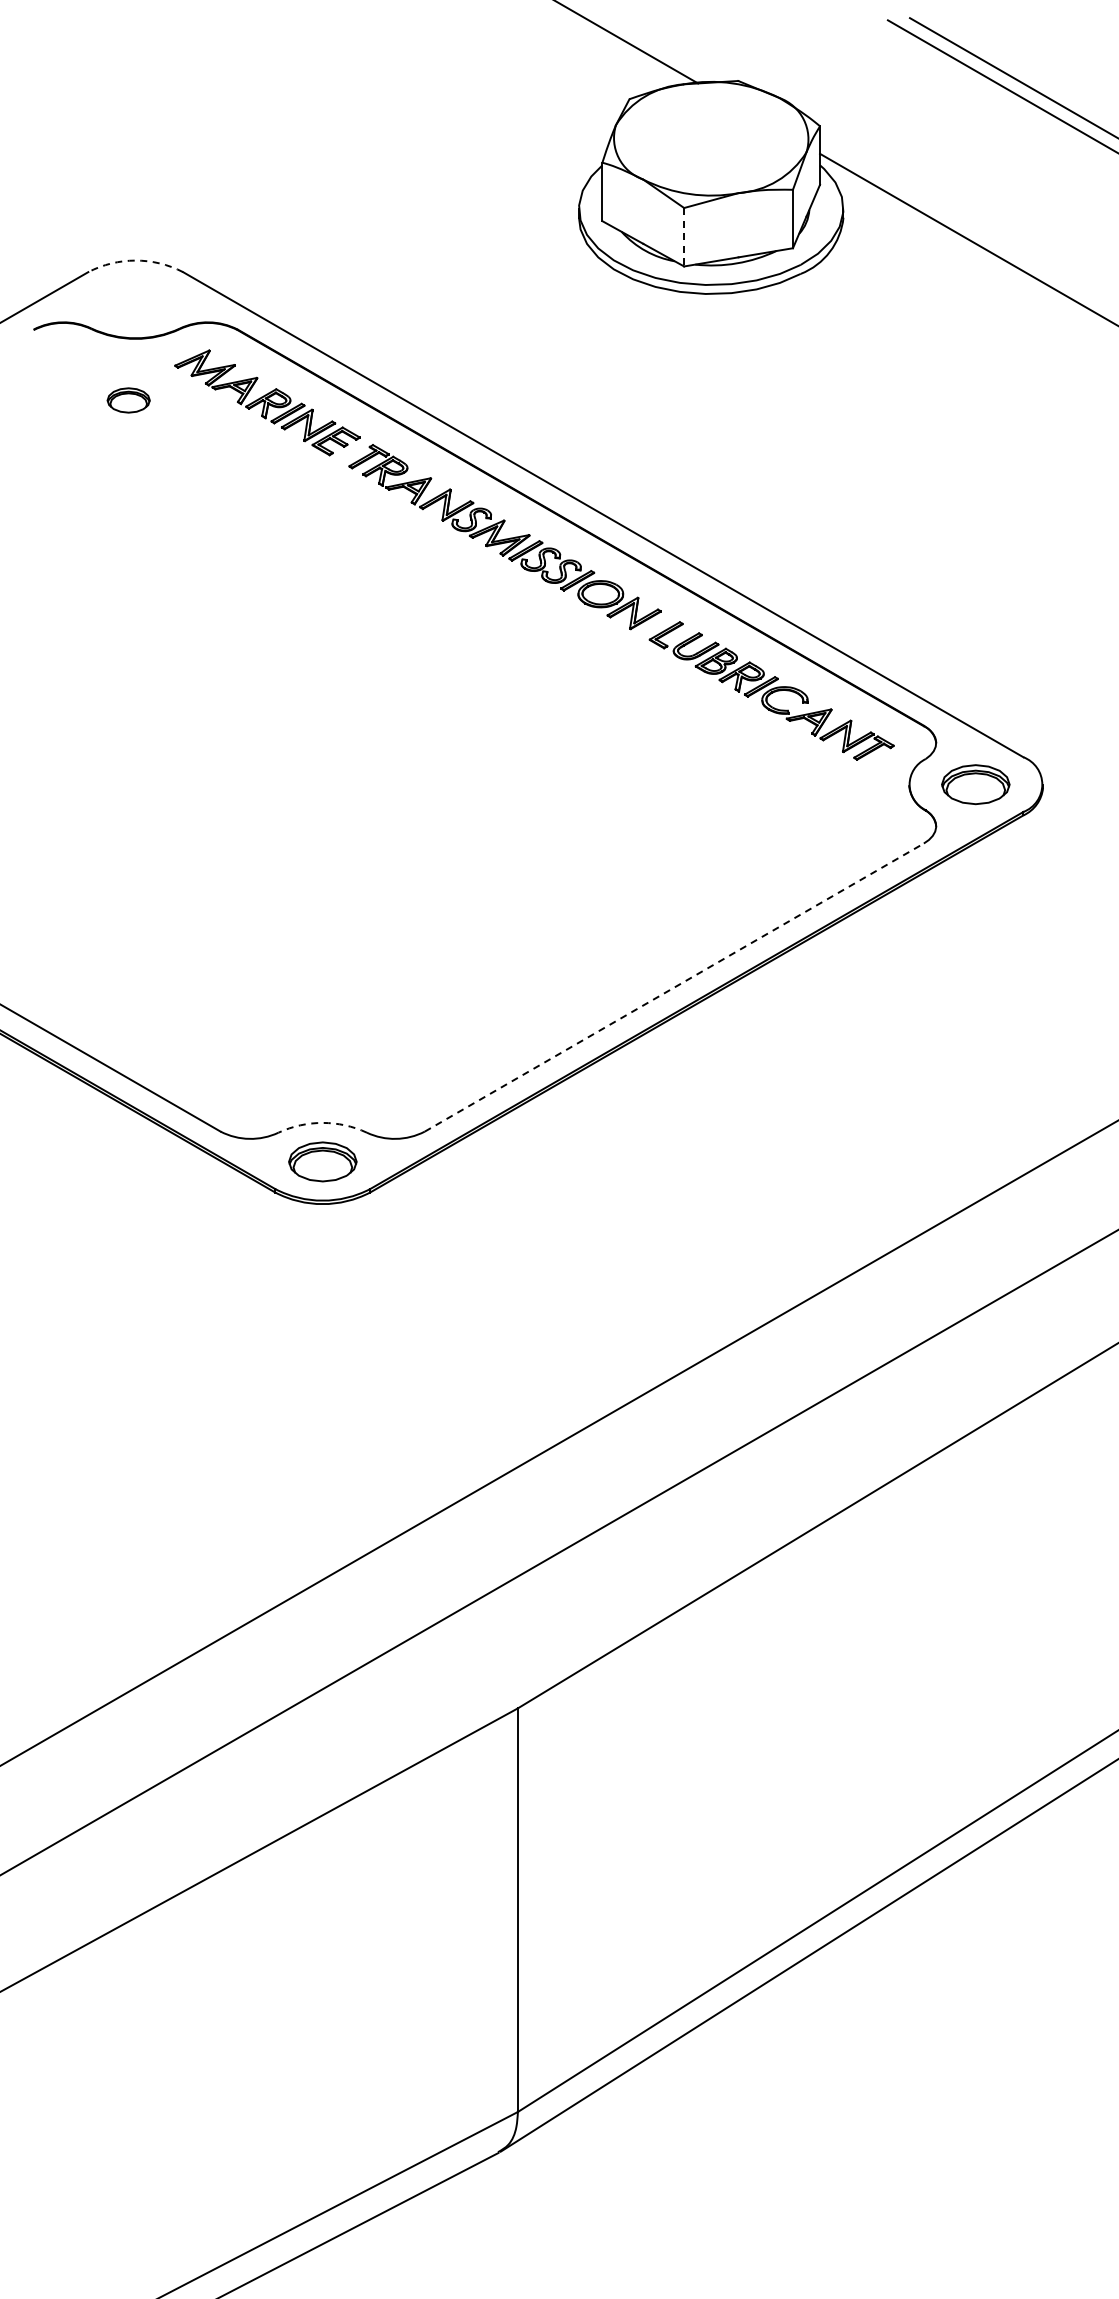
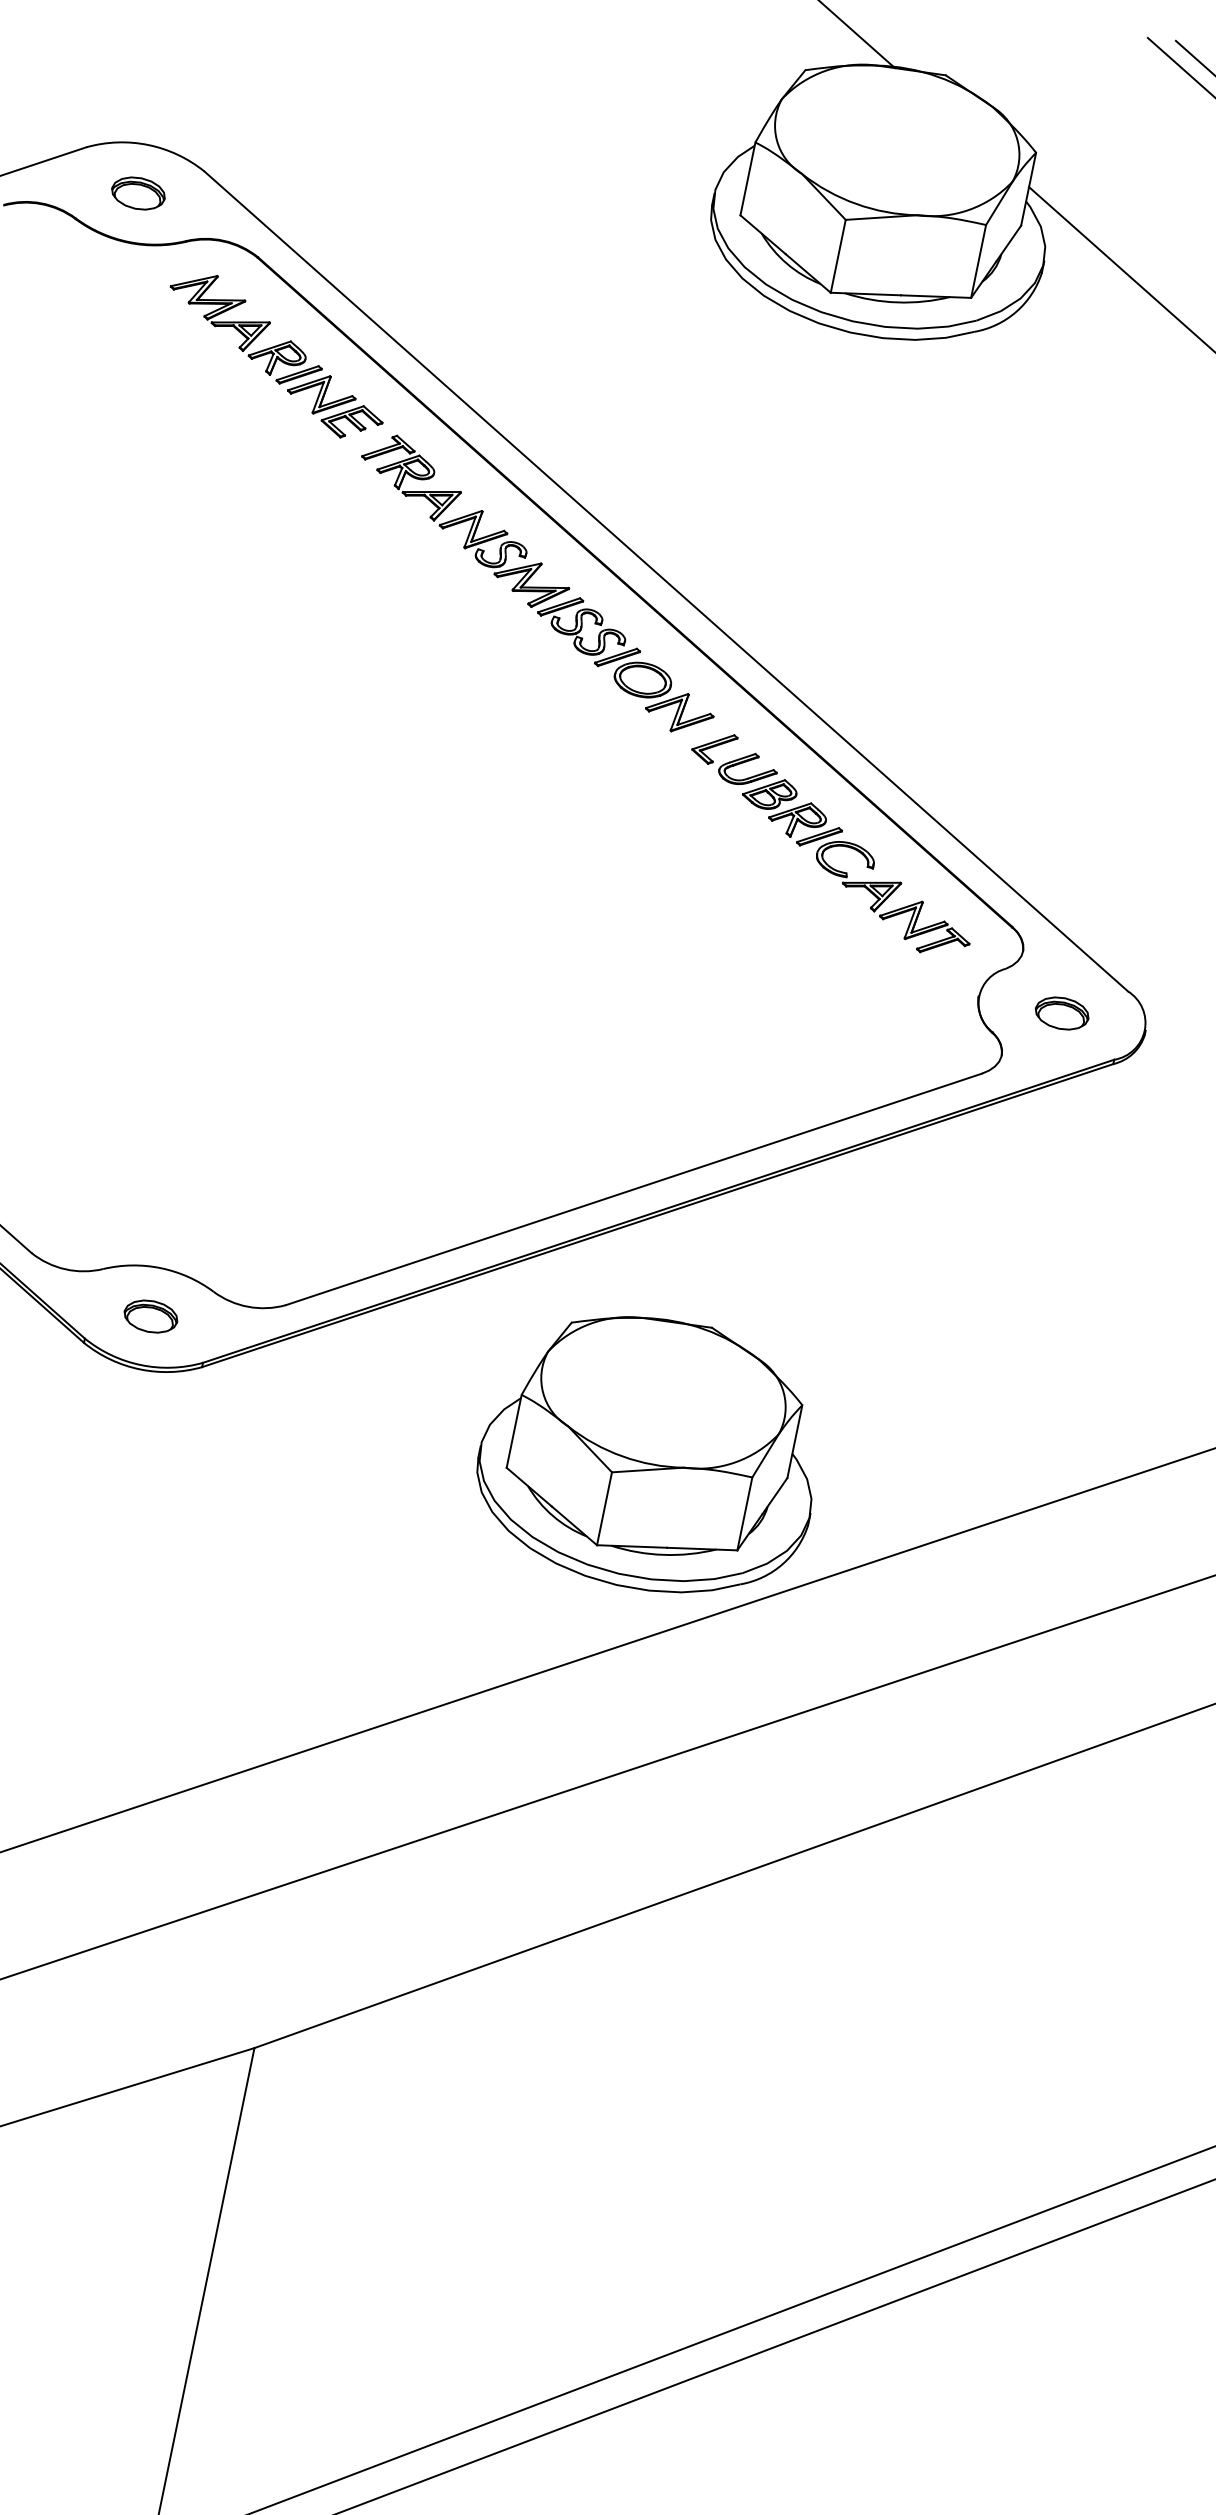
line: (684, 237) -> (838, 256), dashed -> solid
arc: (135, 260) -> (148, 144), dashed -> solid
part: (128, 400) -> (138, 193), moved
part: (976, 784) -> (1062, 1013), size x0.62
line: (674, 987) -> (634, 1189), dashed -> solid
arc: (322, 1122) -> (160, 1267), dashed -> solid
part: (322, 1161) -> (150, 1316), size x0.62
part: (729, 1187) -> (651, 1452), added

